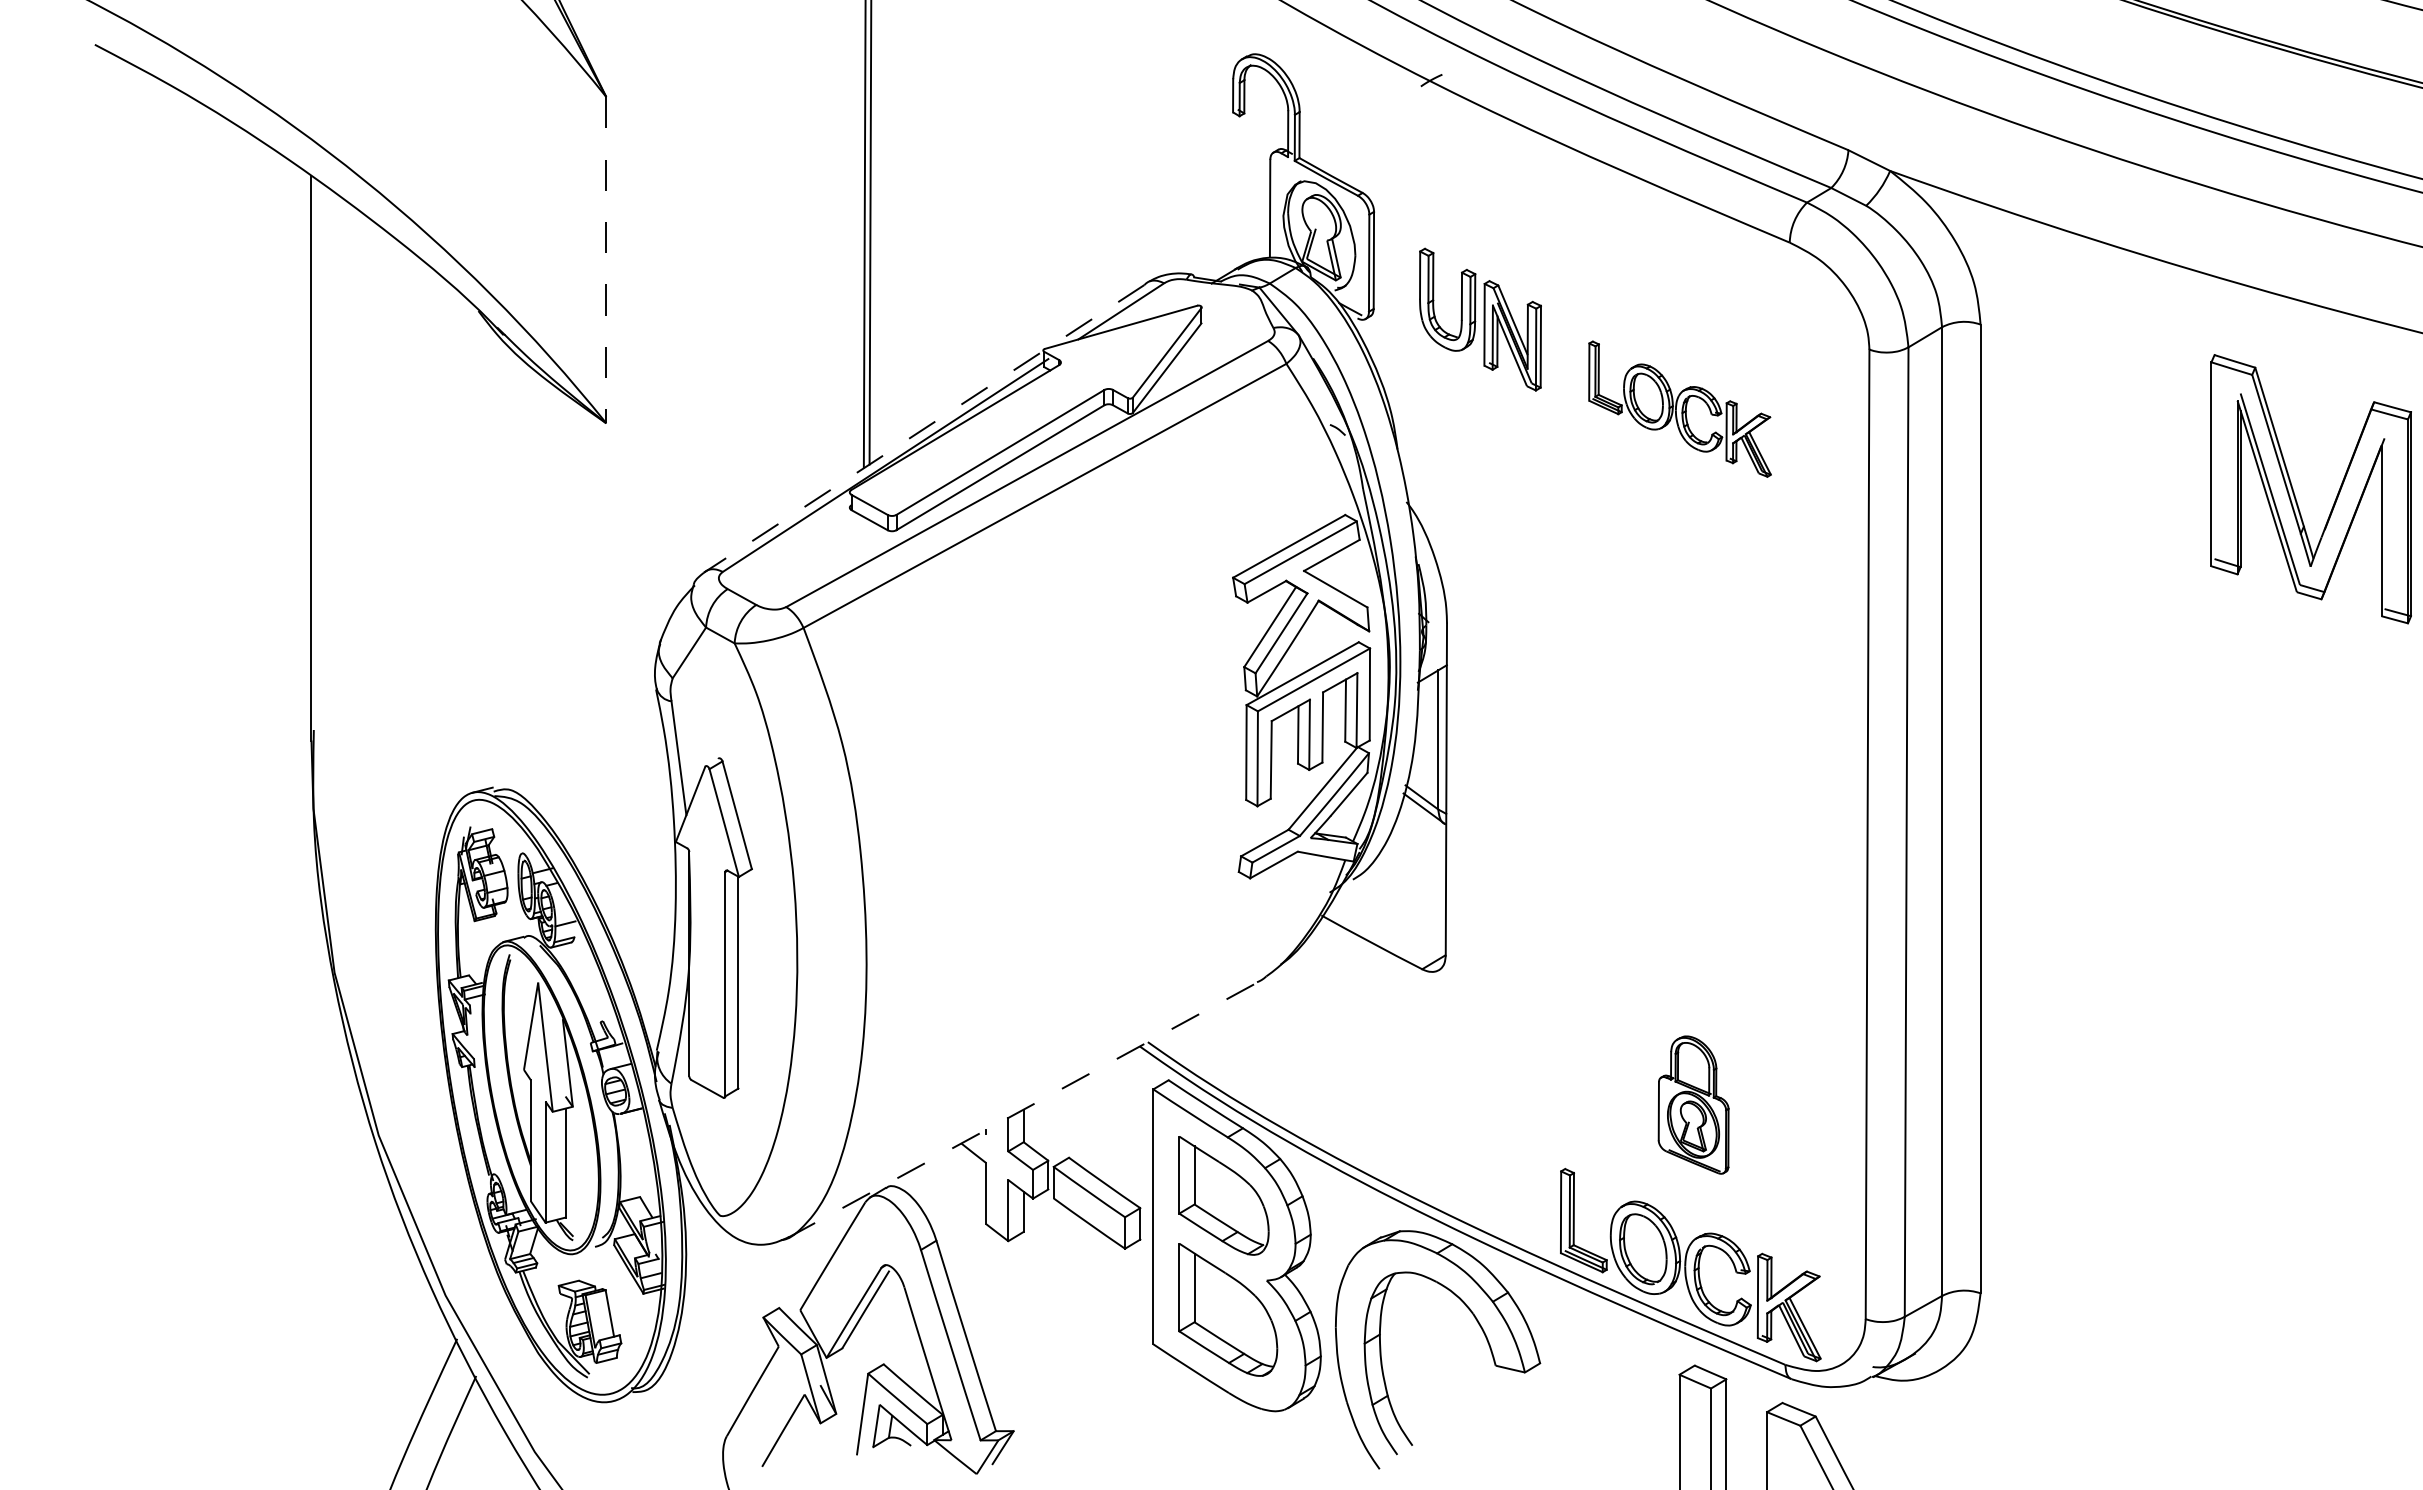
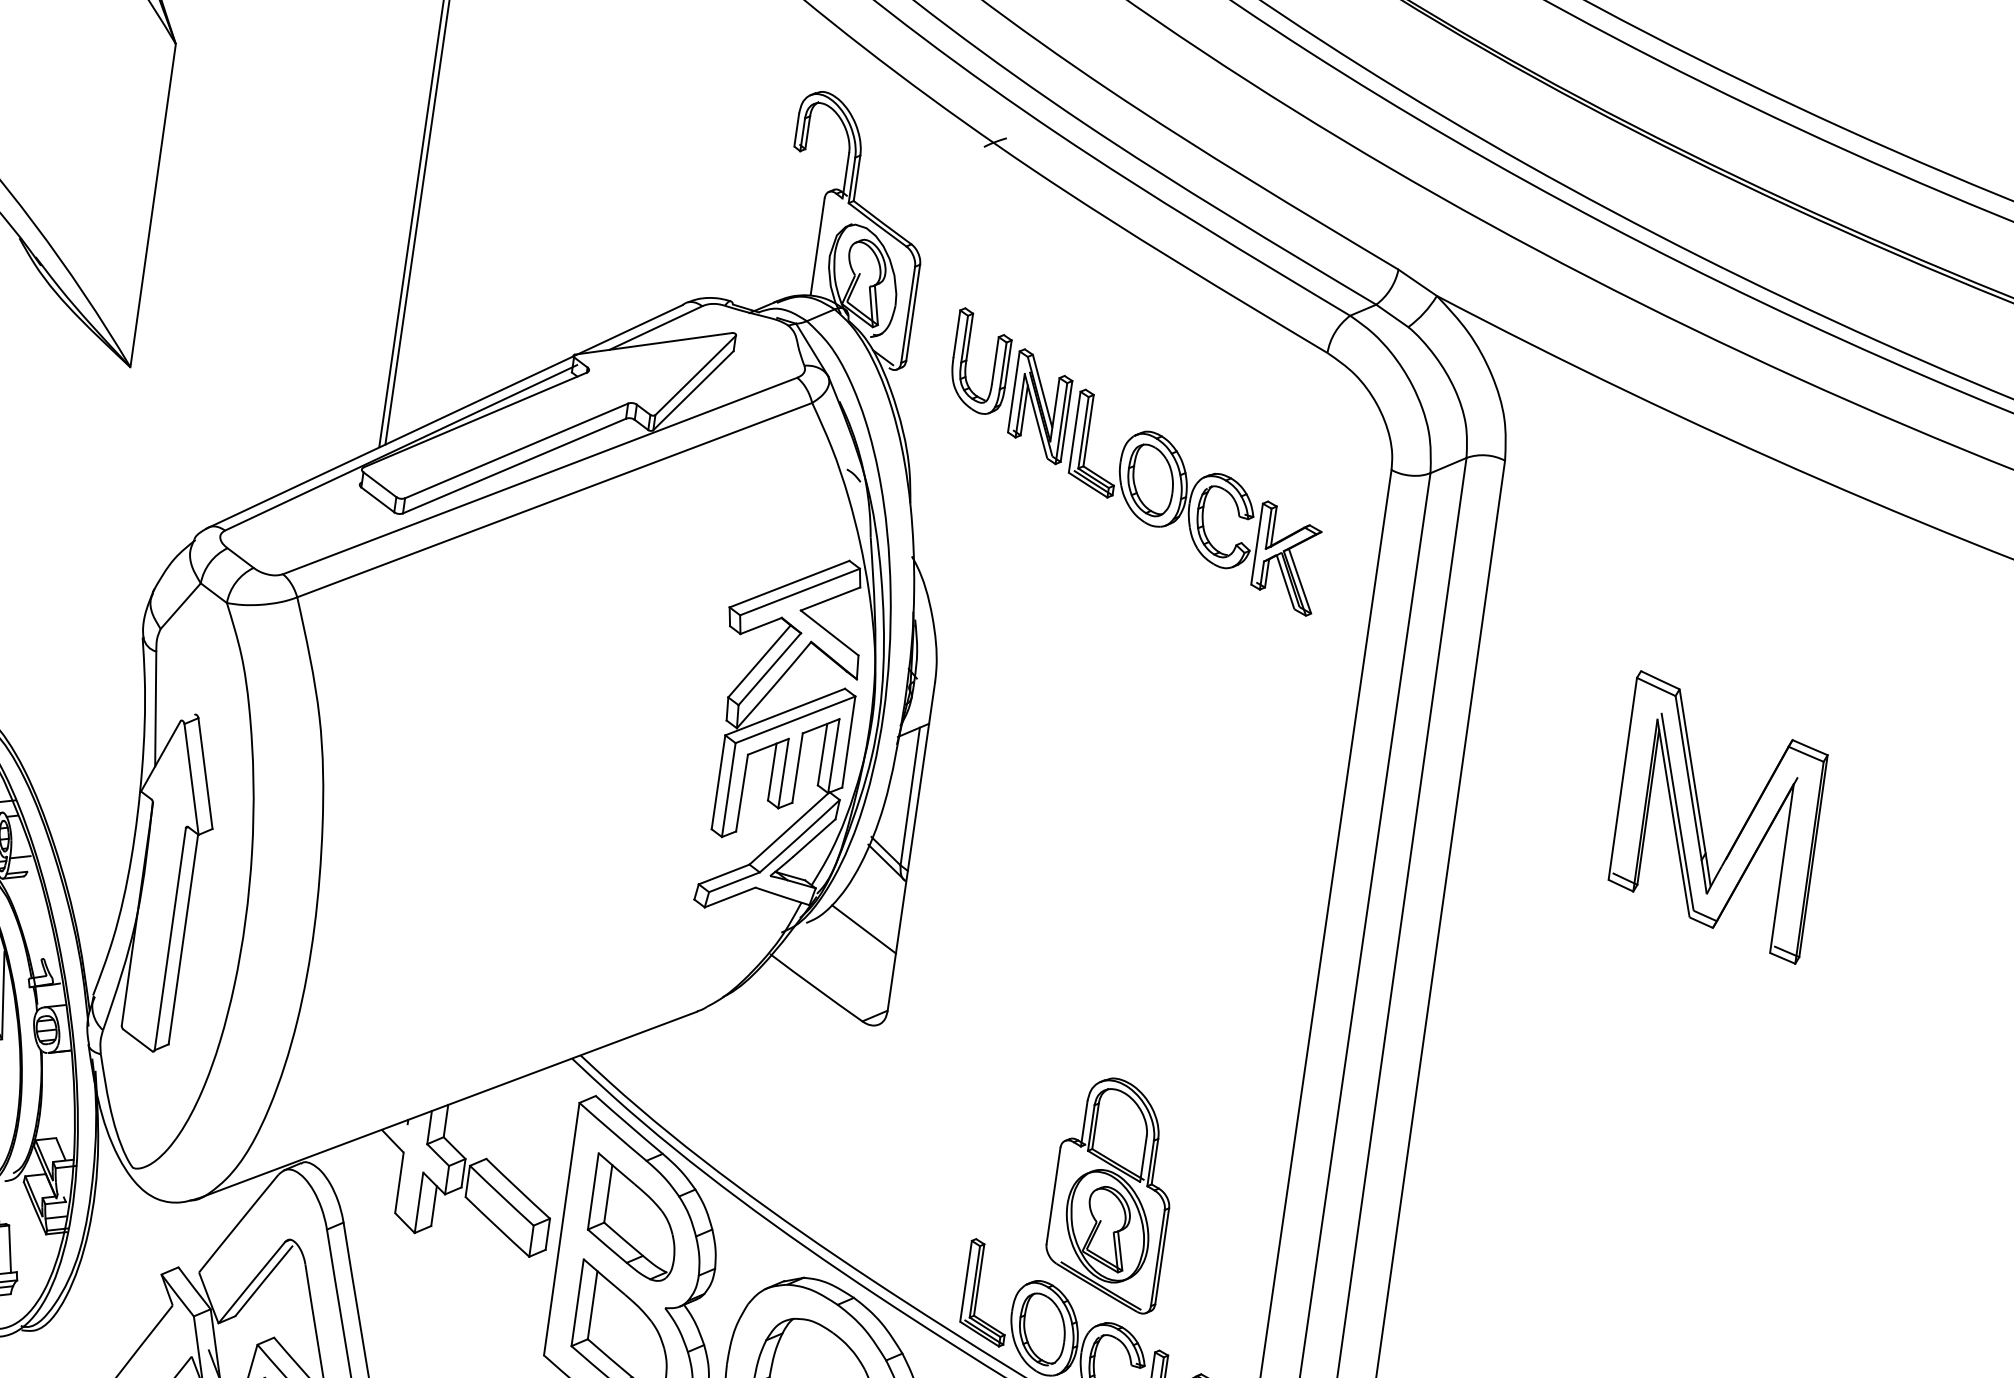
line: (606, 260) -> (153, 206), dashed -> solid
part: (1679, 408) -> (1195, 501), size x1.43
line: (923, 429) -> (443, 417), dashed -> solid
part: (2294, 491) -> (1701, 817), moved
line: (1410, 877) -> (863, 928), added
part: (1693, 1104) -> (1112, 1193), size x1.67
line: (1022, 1110) -> (446, 1105), dashed -> solid

